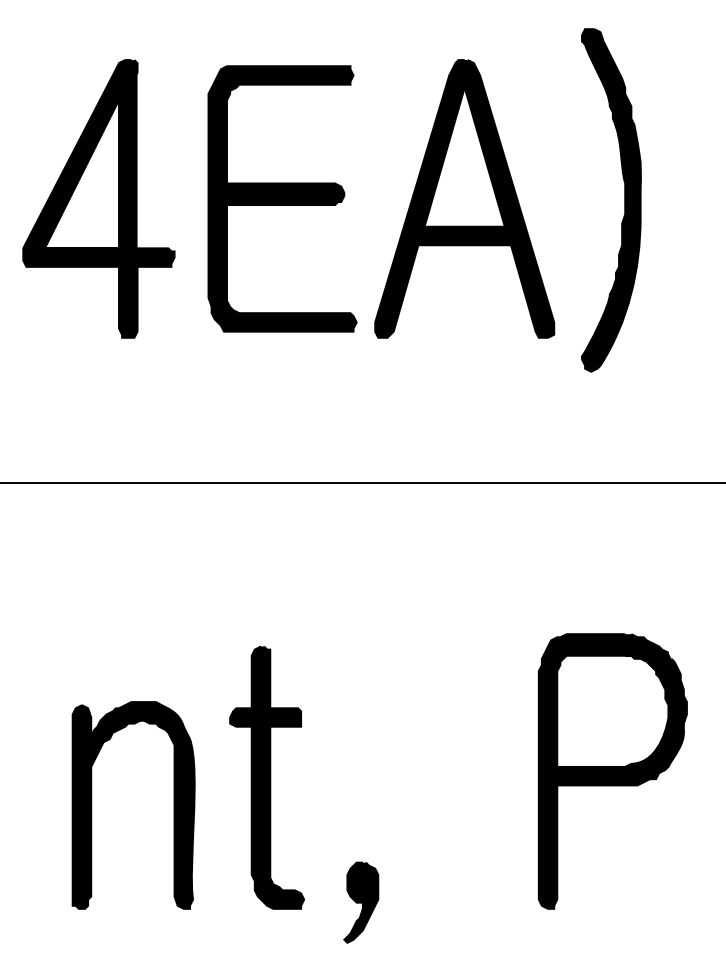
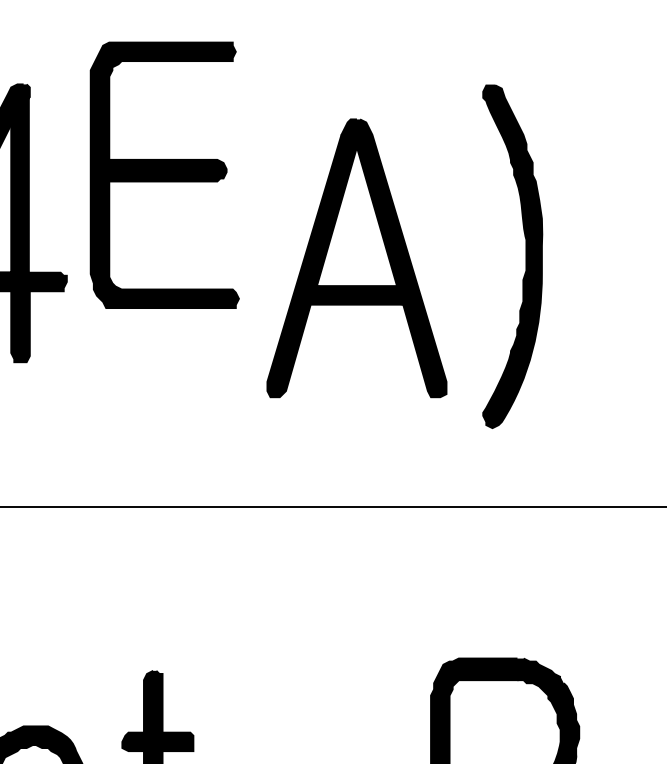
part: (282, 198) -> (164, 174), moved
part: (464, 198) -> (356, 257), moved
part: (624, 200) -> (525, 256), moved

